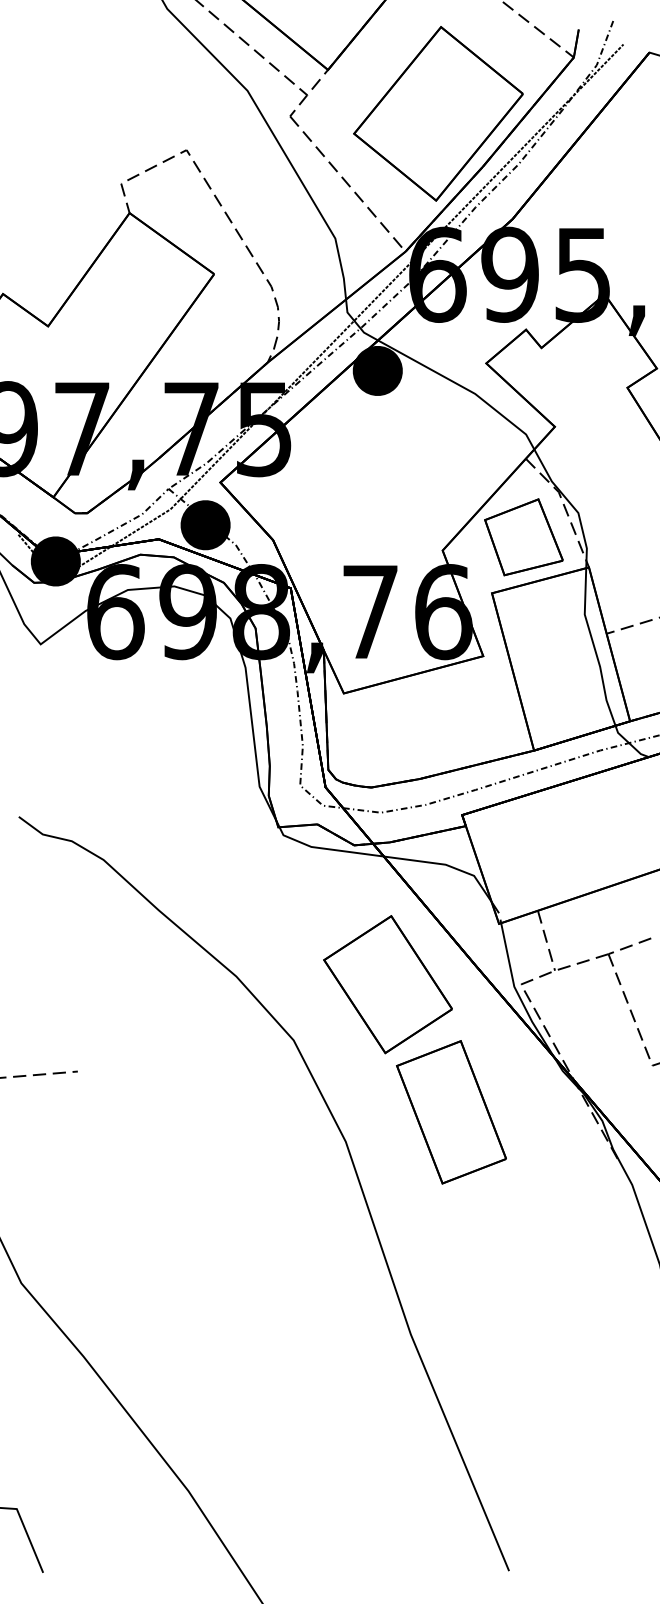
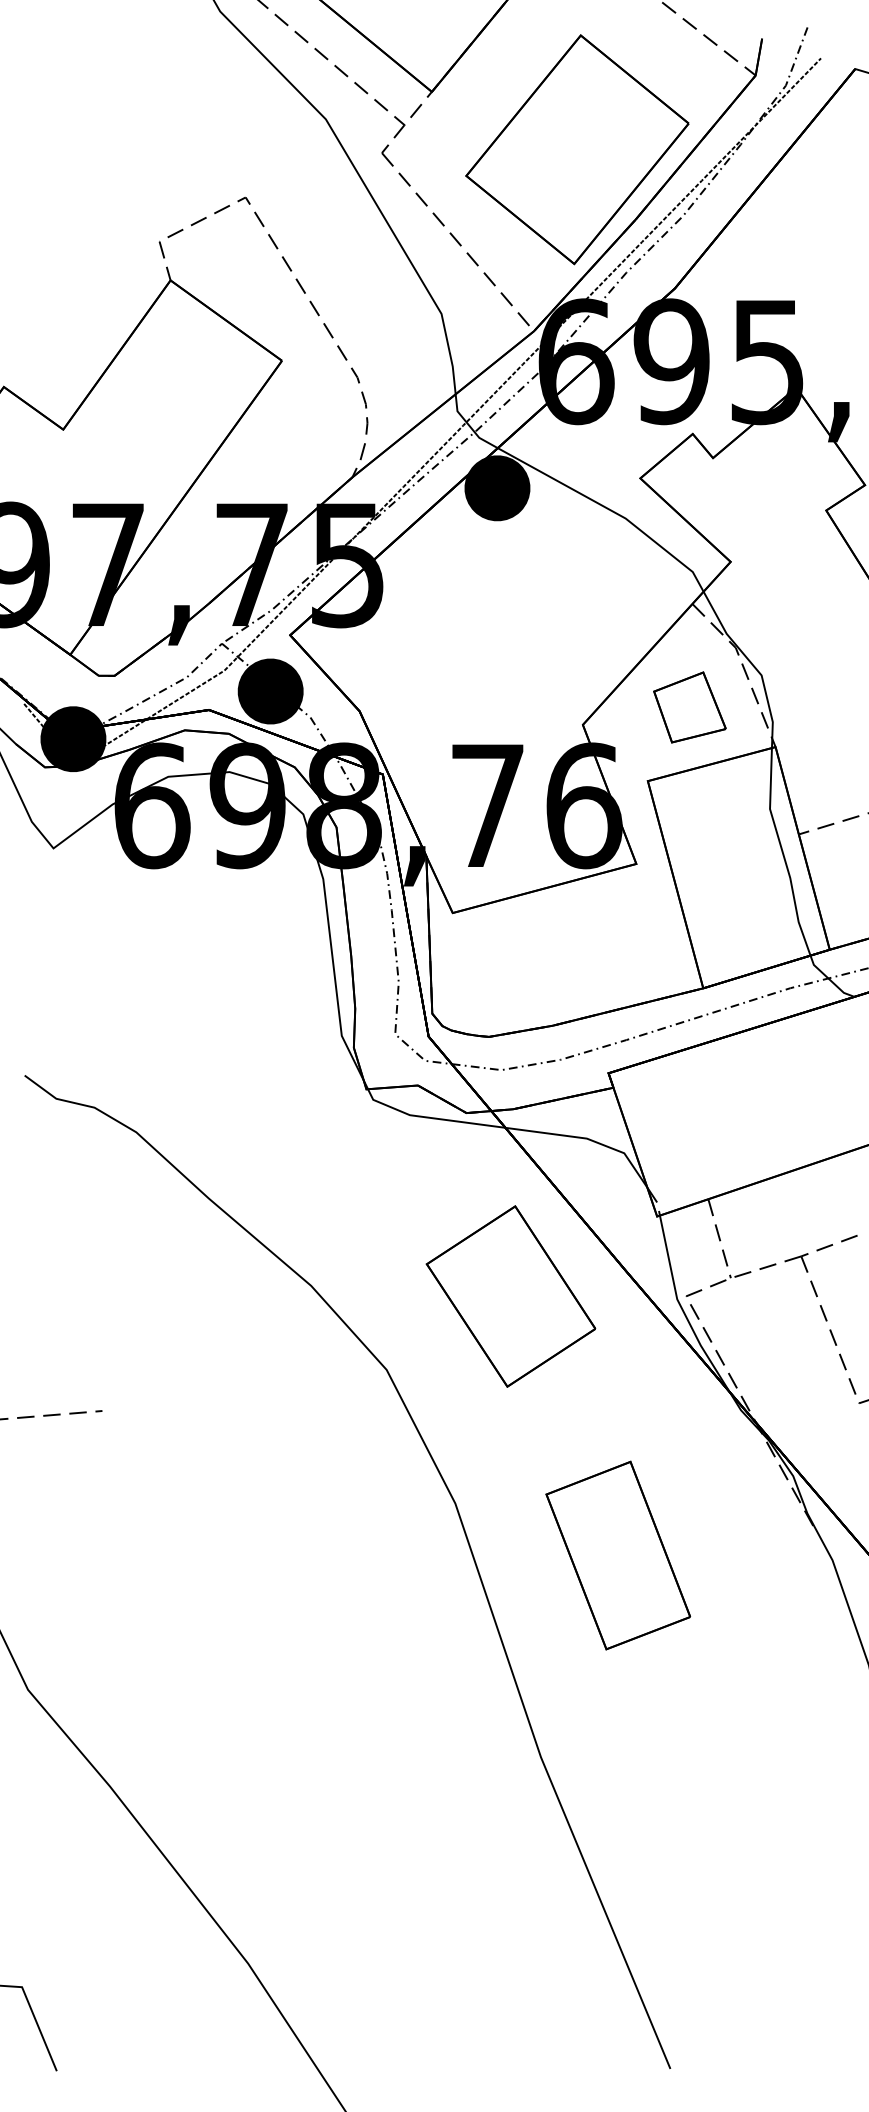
part: (523, 537) -> (689, 707), size x0.7
part: (451, 1112) -> (618, 1555), moved

